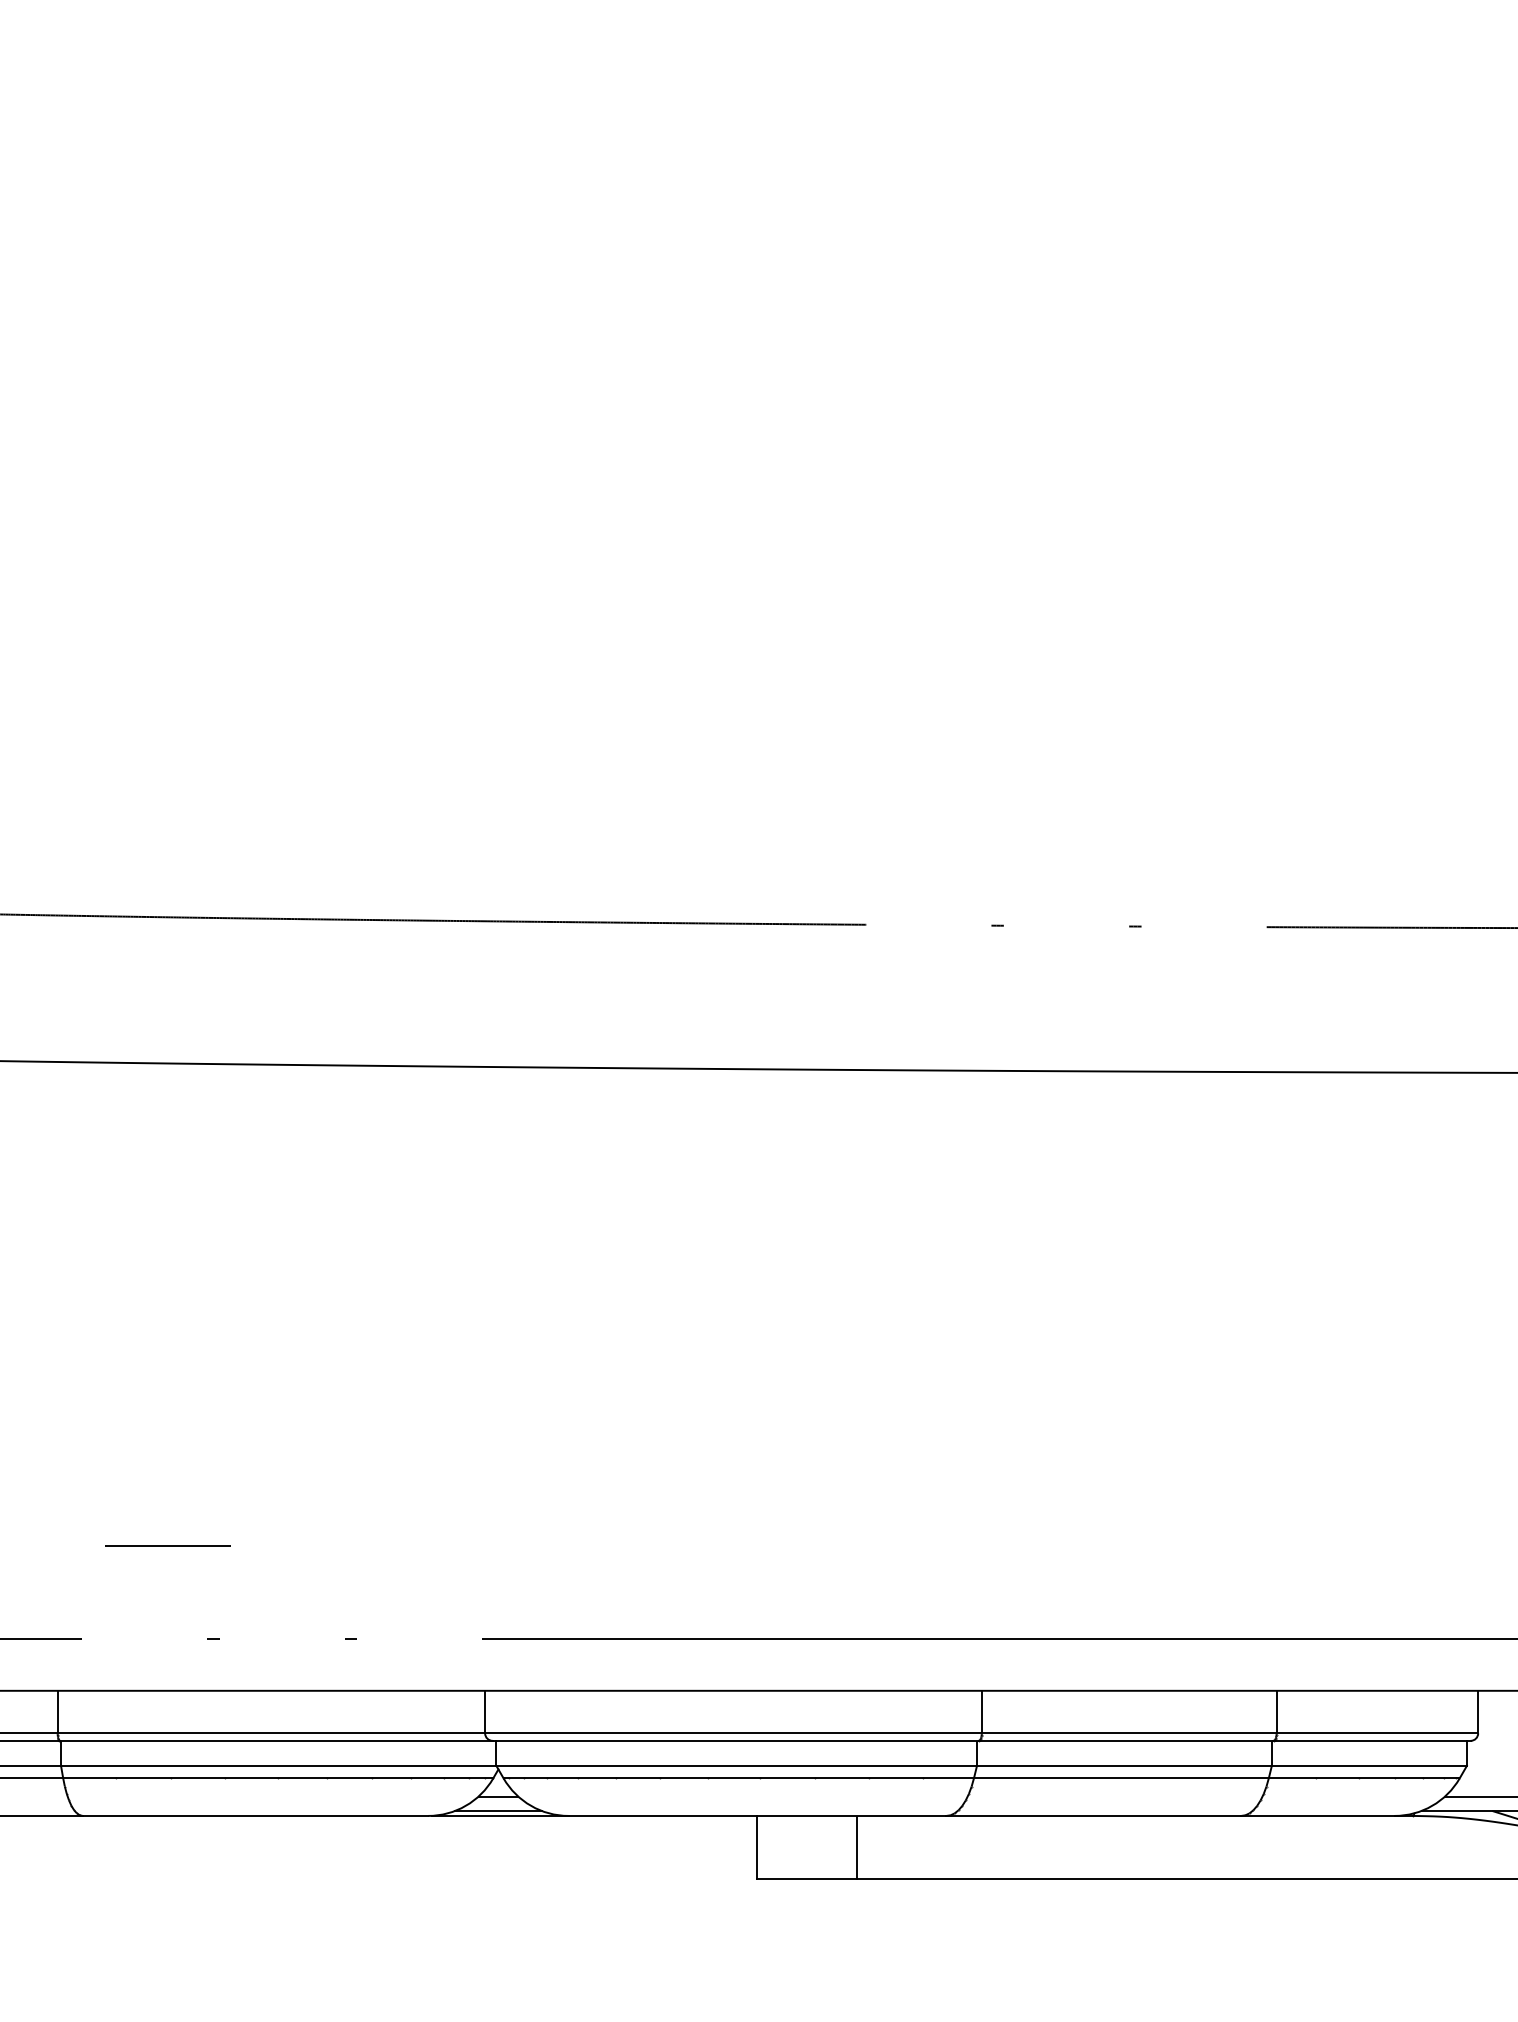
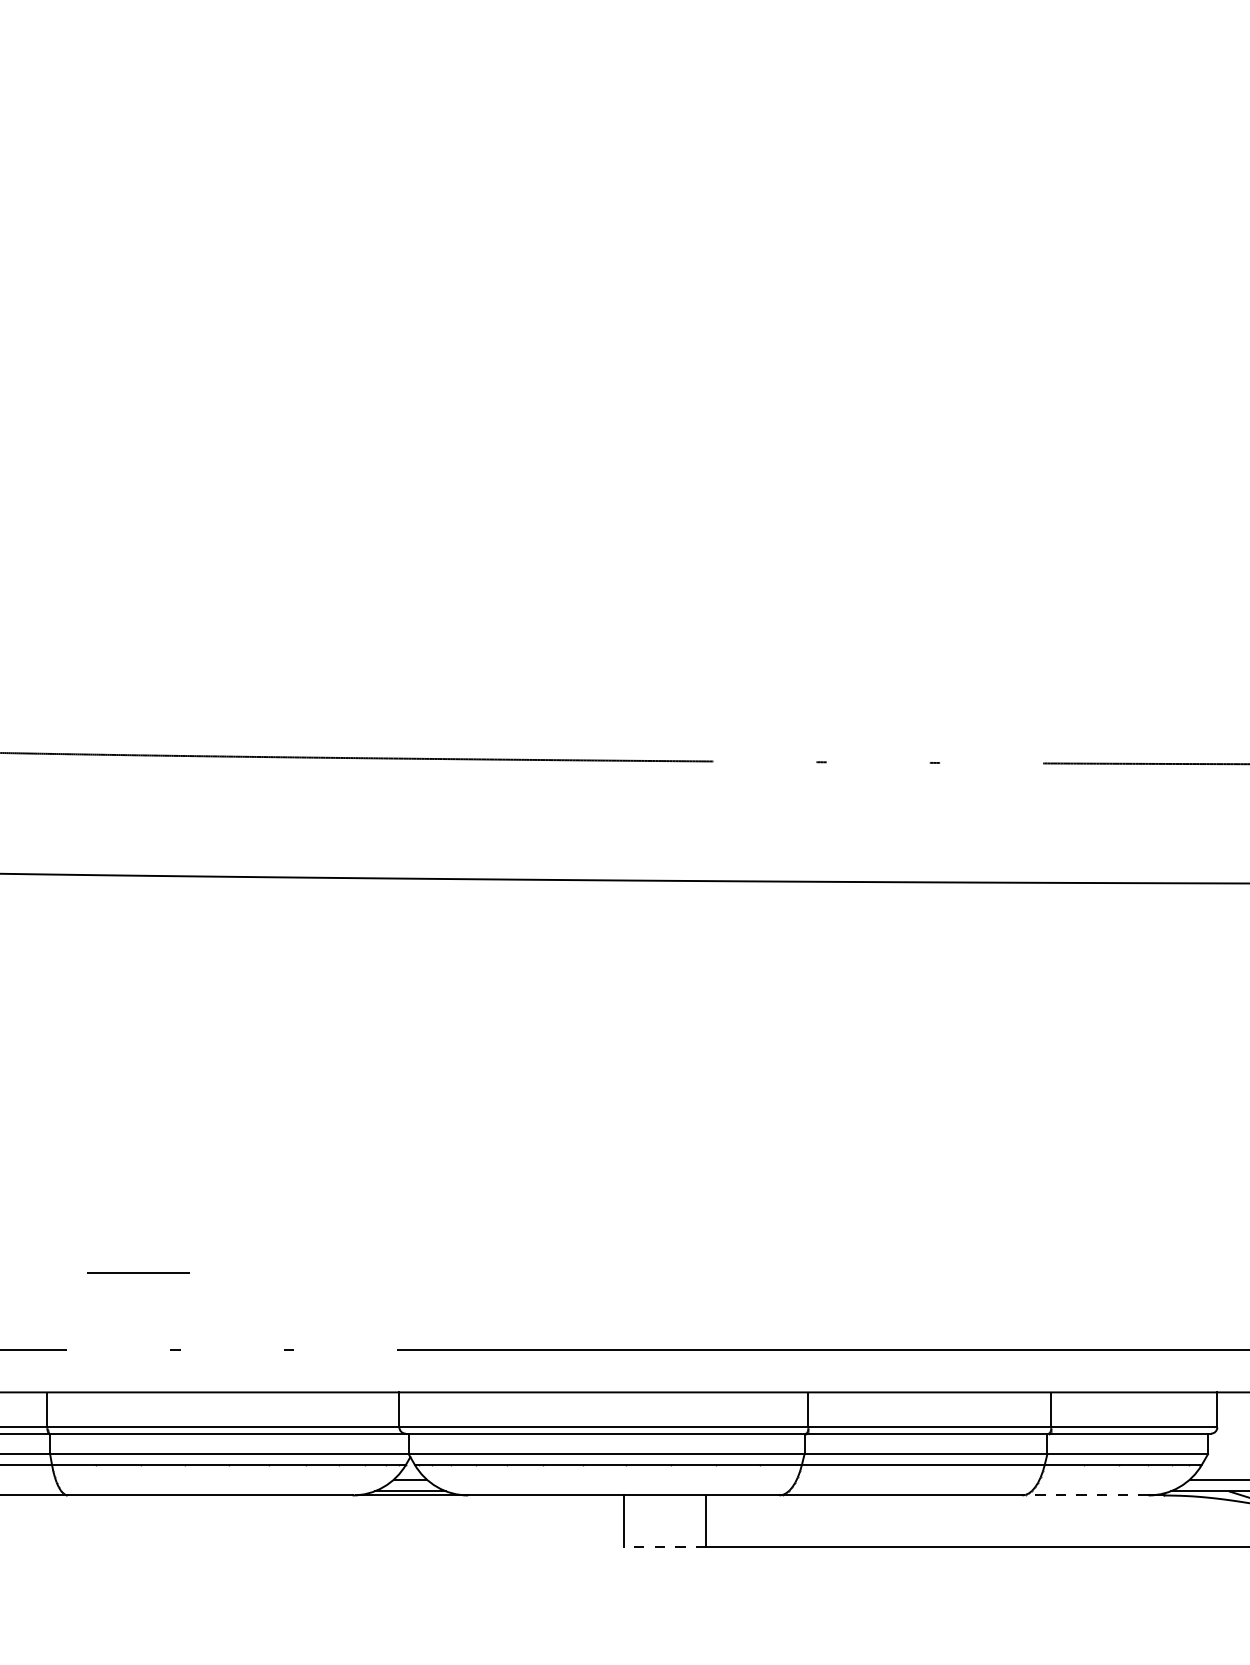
line: (1318, 1815) -> (1085, 1495), solid -> dashed
line: (806, 1878) -> (664, 1546), solid -> dashed

